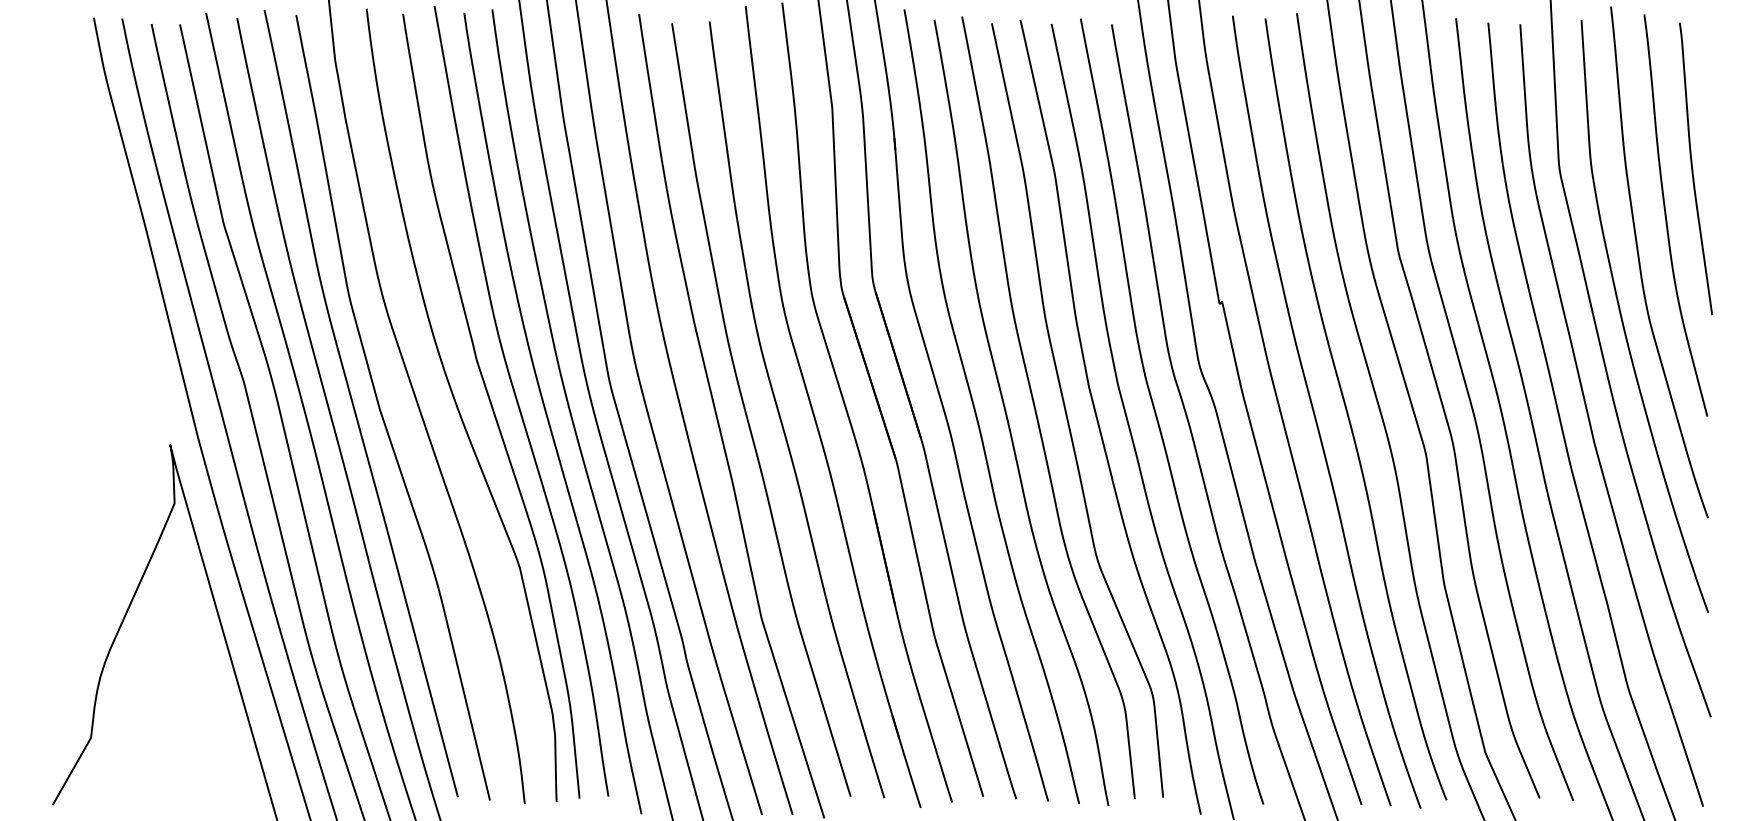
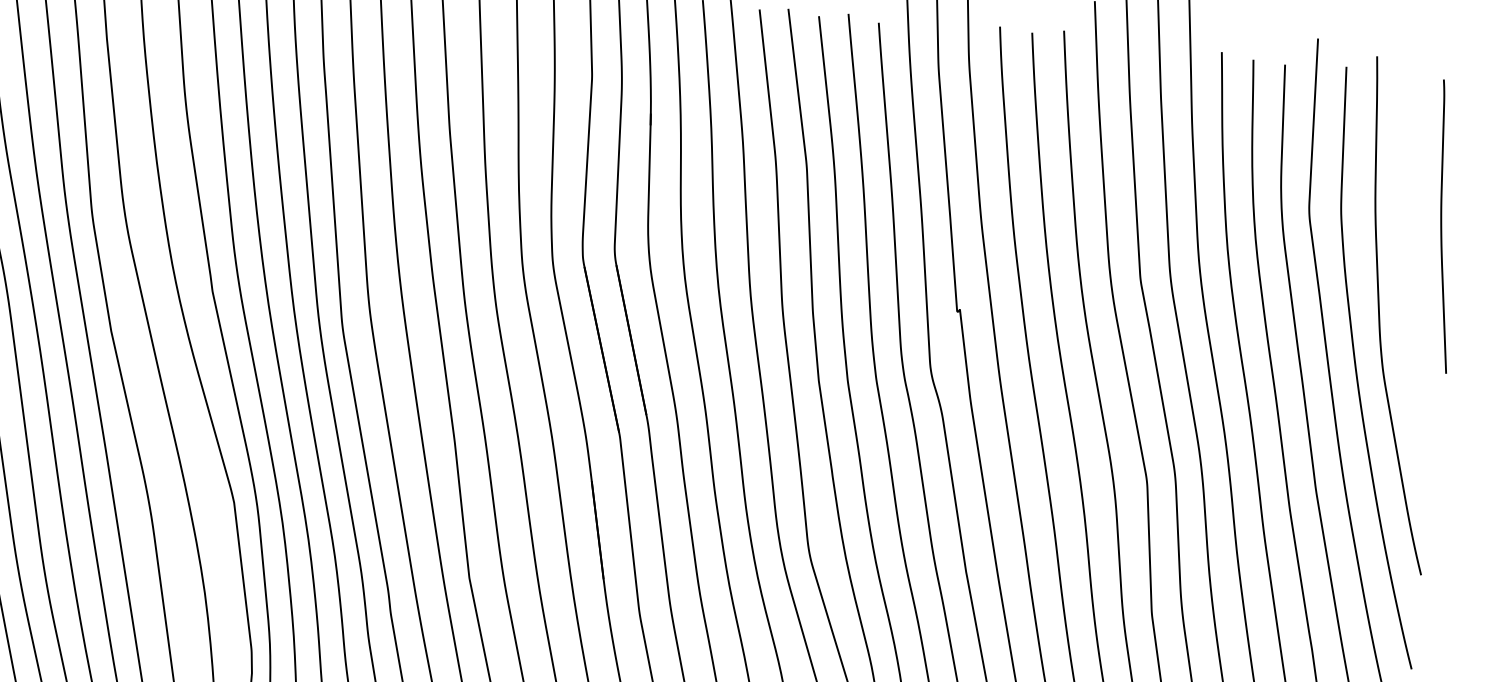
curve: (1667, 219) -> (1411, 274), removed

